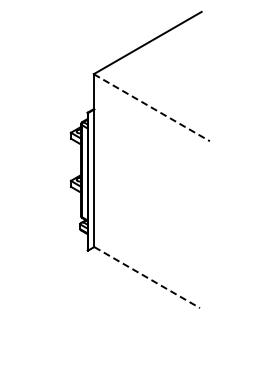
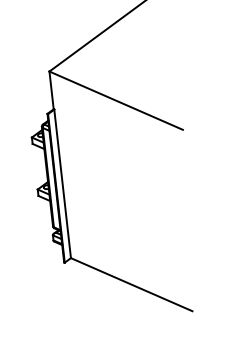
line: (152, 107) -> (116, 100), dashed -> solid
line: (147, 277) -> (132, 284), dashed -> solid

